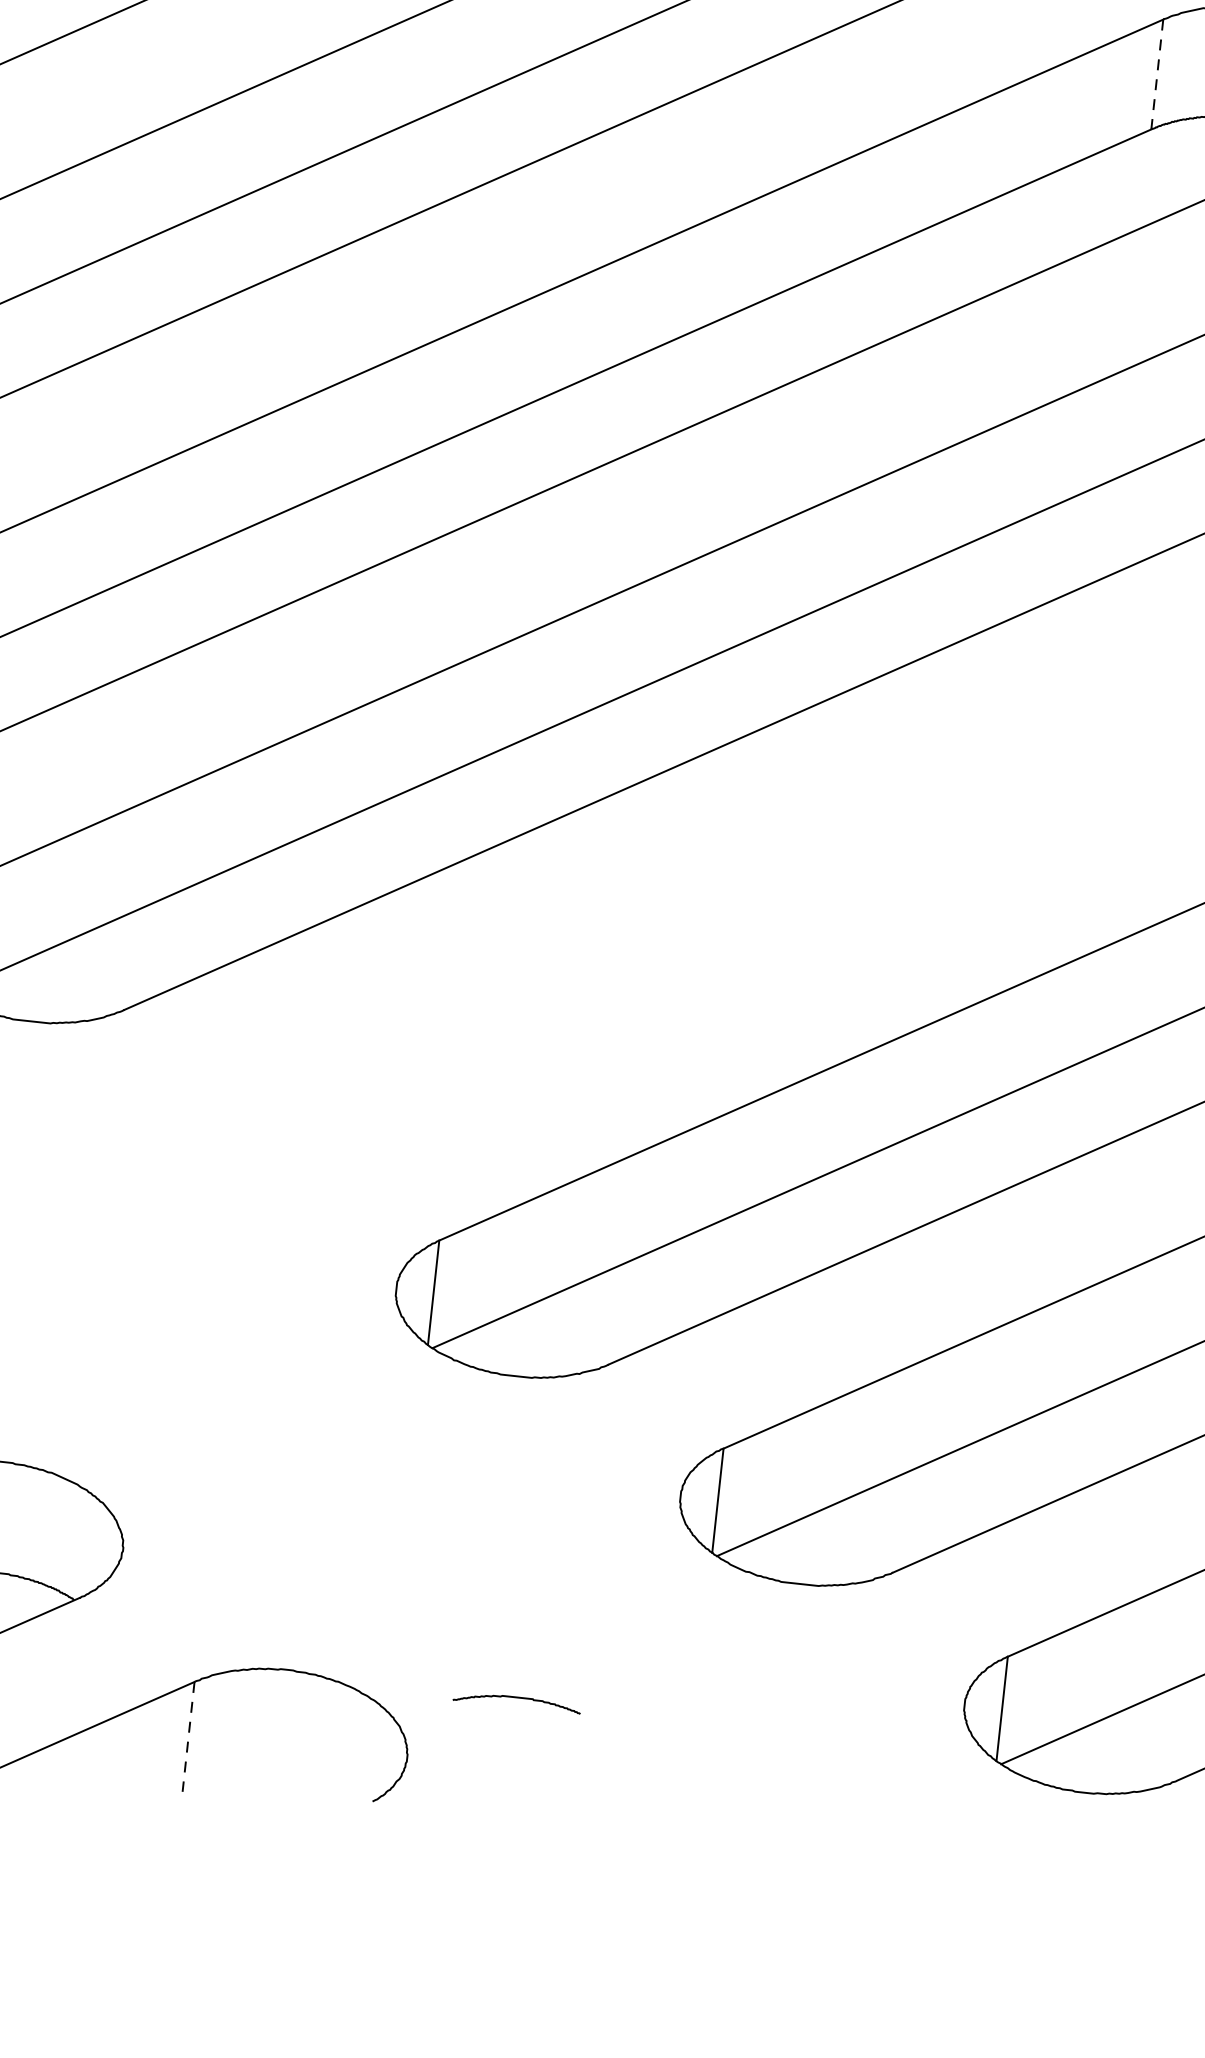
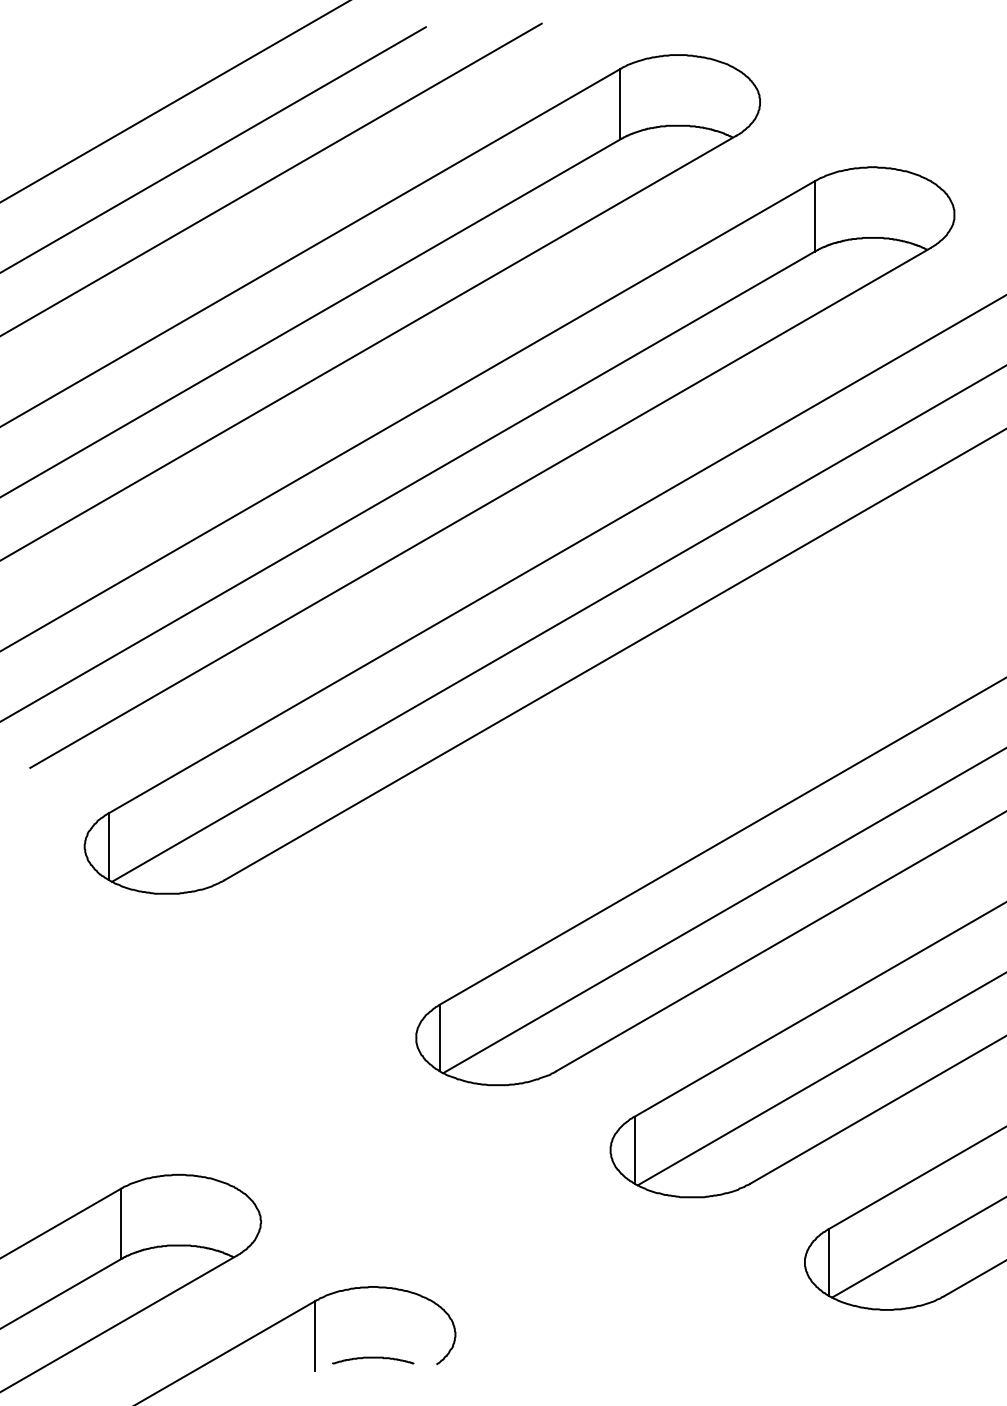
line: (1156, 74) -> (814, 216), dashed -> solid
curve: (517, 1698) -> (373, 1358), moved
line: (188, 1737) -> (315, 1336), dashed -> solid

